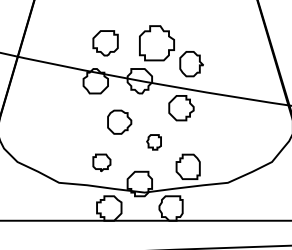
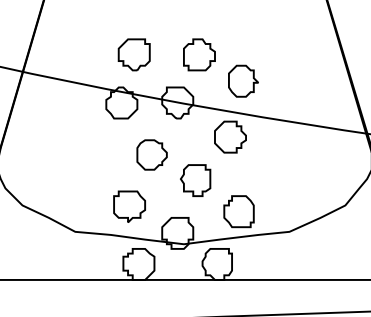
part: (157, 43) -> (199, 54), size x0.71
part: (153, 142) -> (195, 180), size x1.67
part: (101, 162) -> (129, 206), size x1.43

